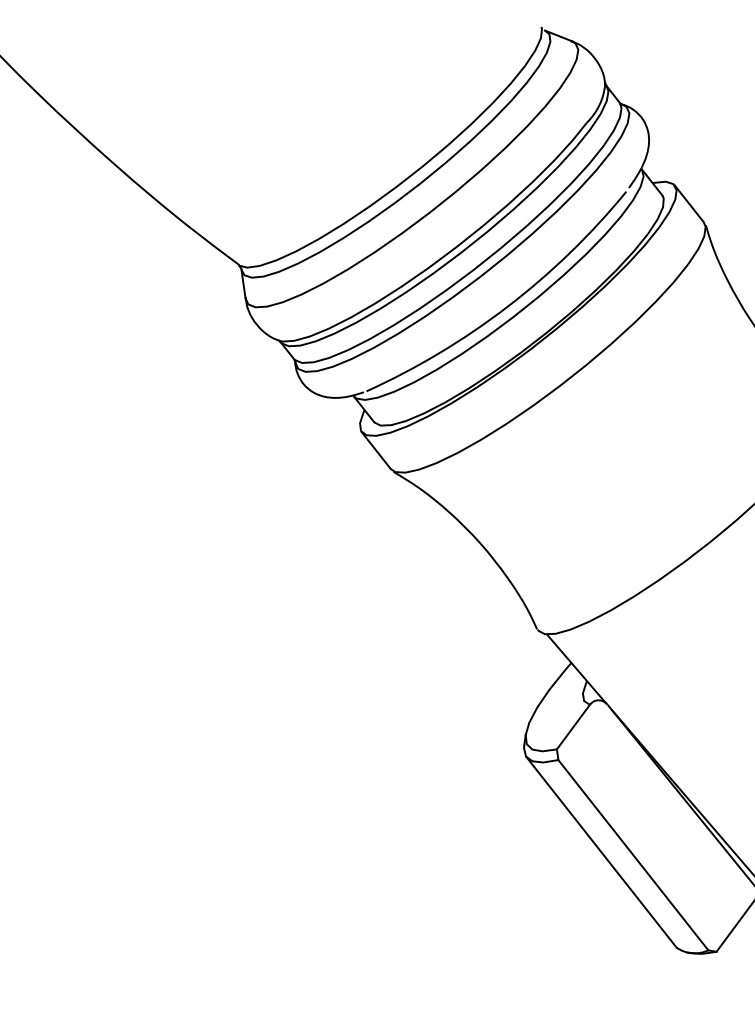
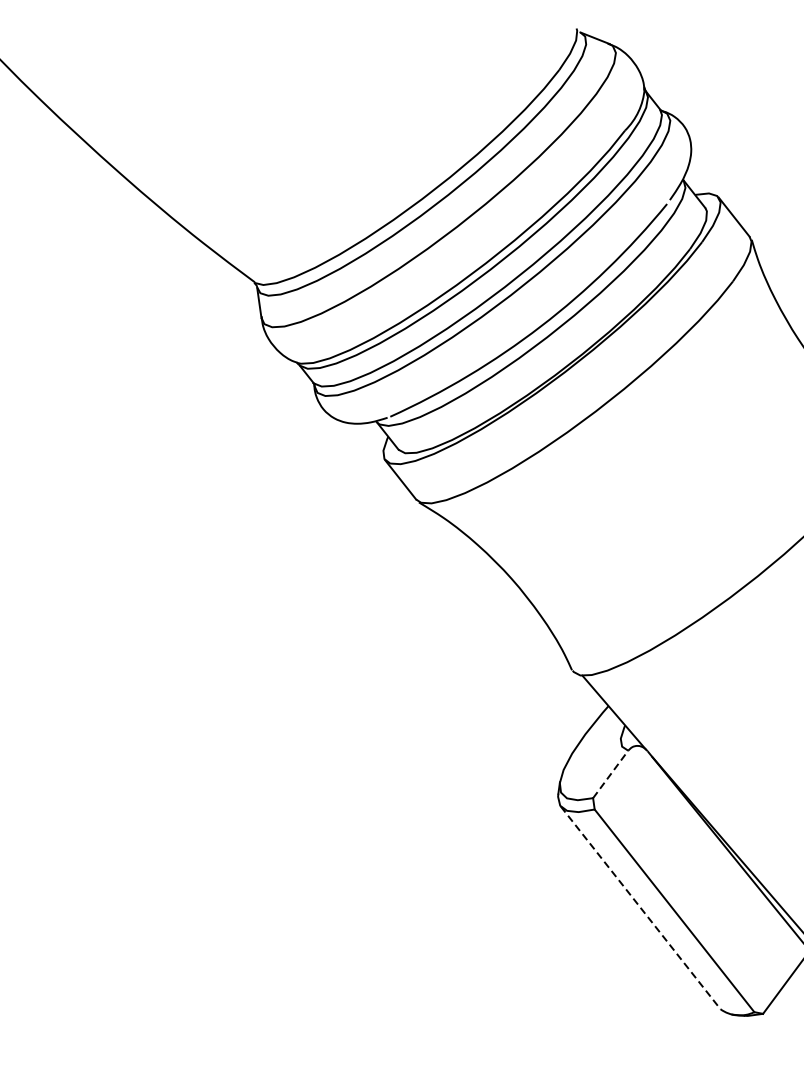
line: (573, 727) -> (610, 774), solid -> dashed
line: (601, 852) -> (640, 907), solid -> dashed

